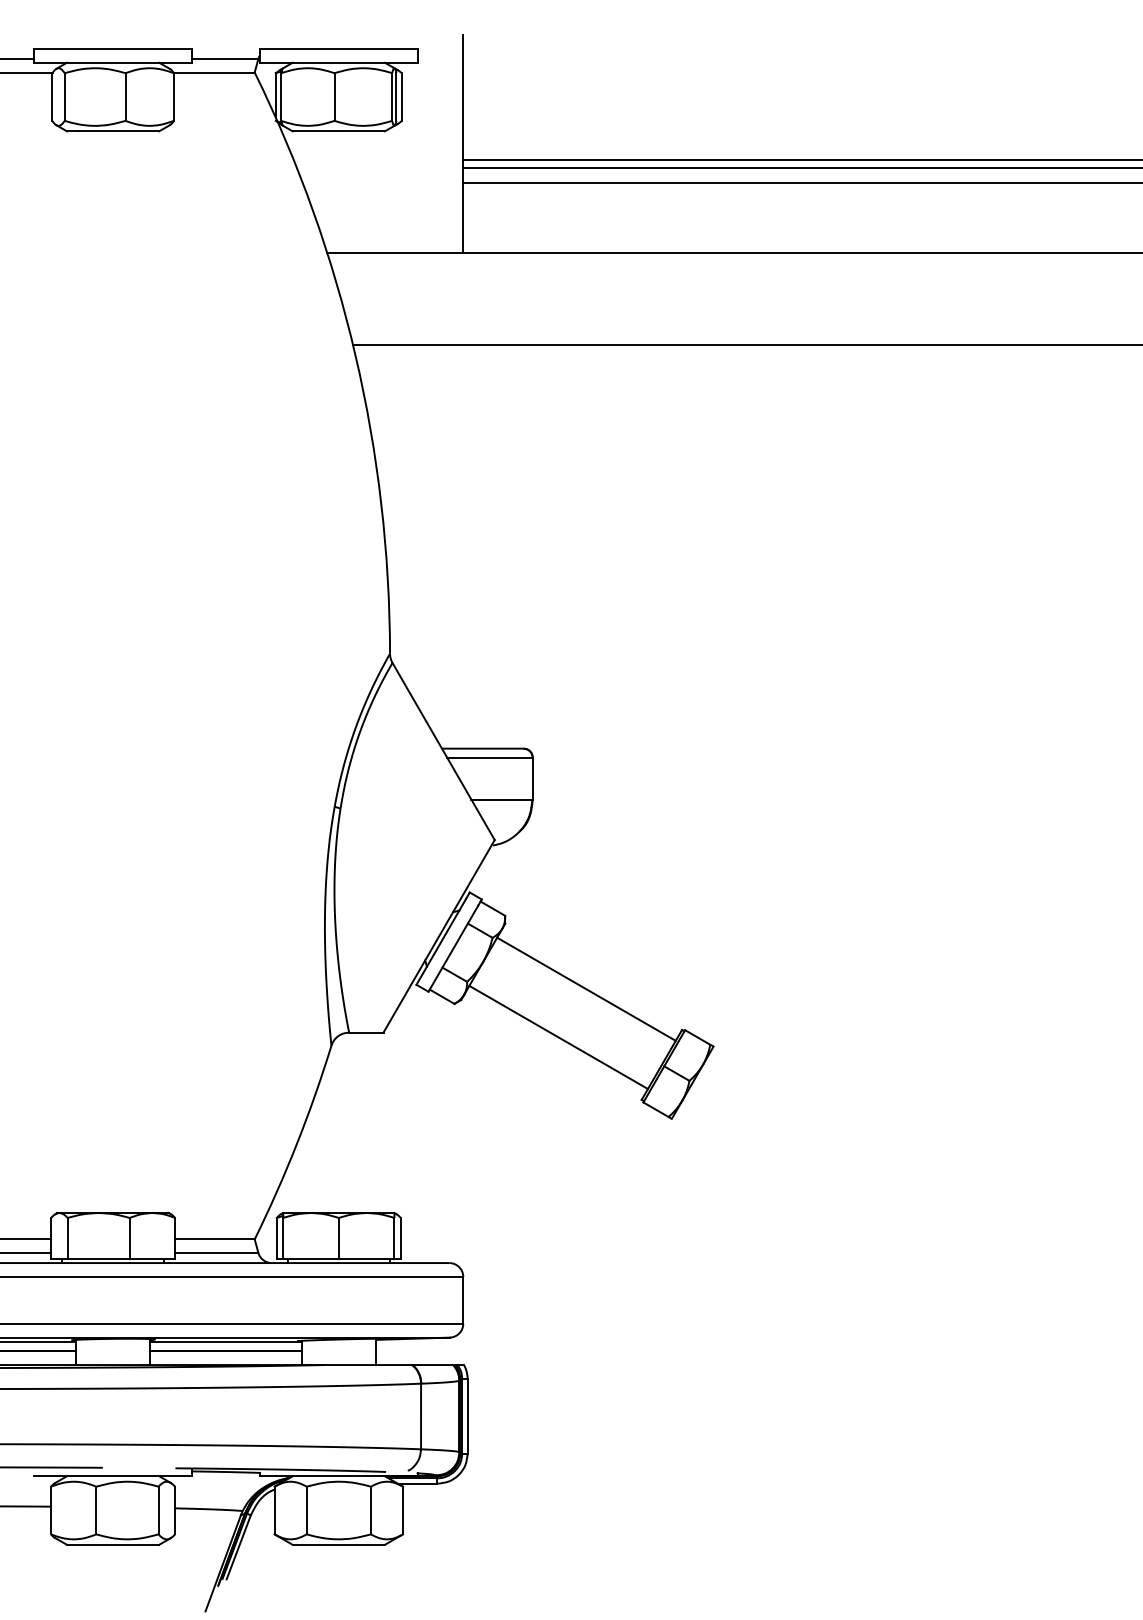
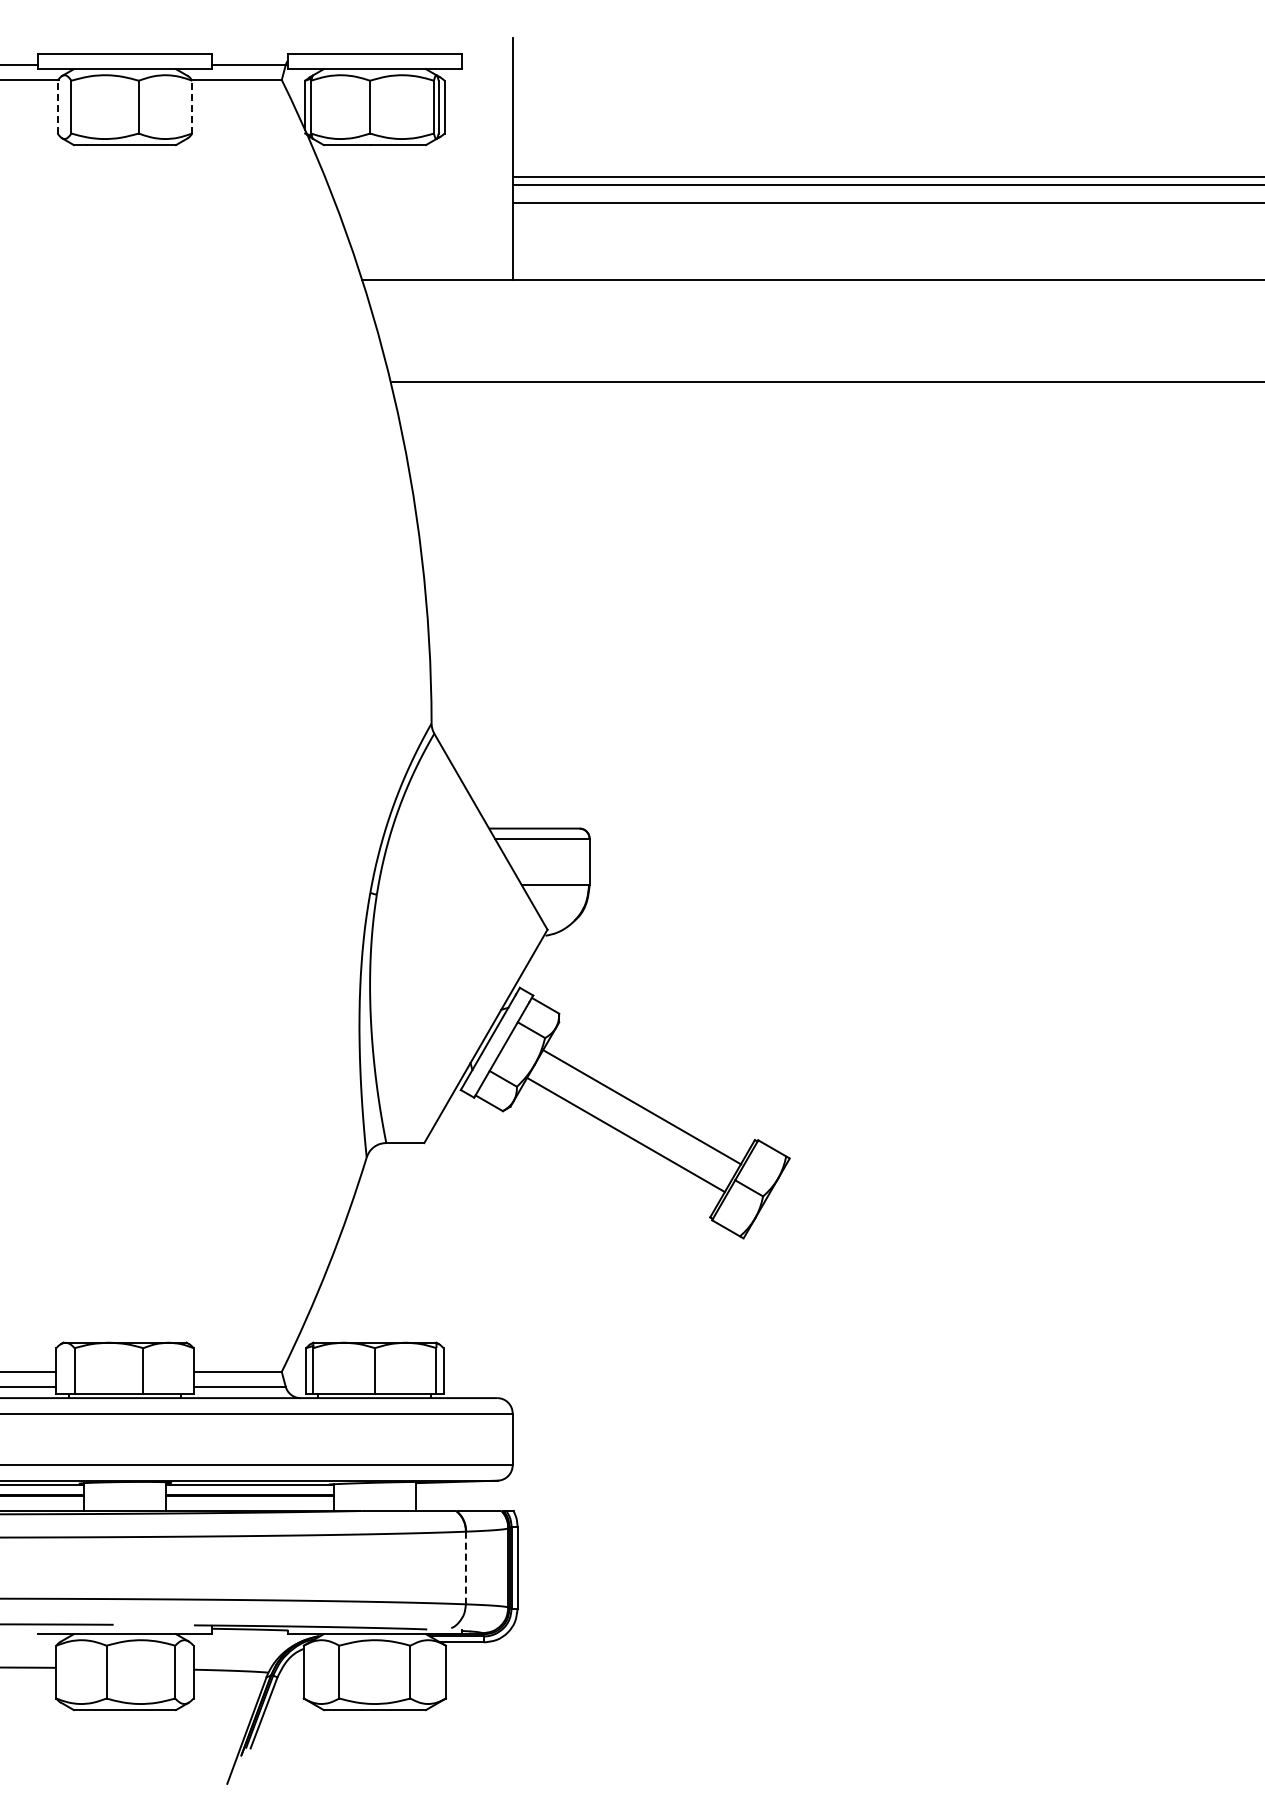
line: (52, 96) -> (57, 106), solid -> dashed
line: (174, 96) -> (192, 106), solid -> dashed
line: (585, 988) -> (625, 1134), moved
line: (558, 1037) -> (642, 1107), moved
line: (420, 1416) -> (465, 1568), solid -> dashed

